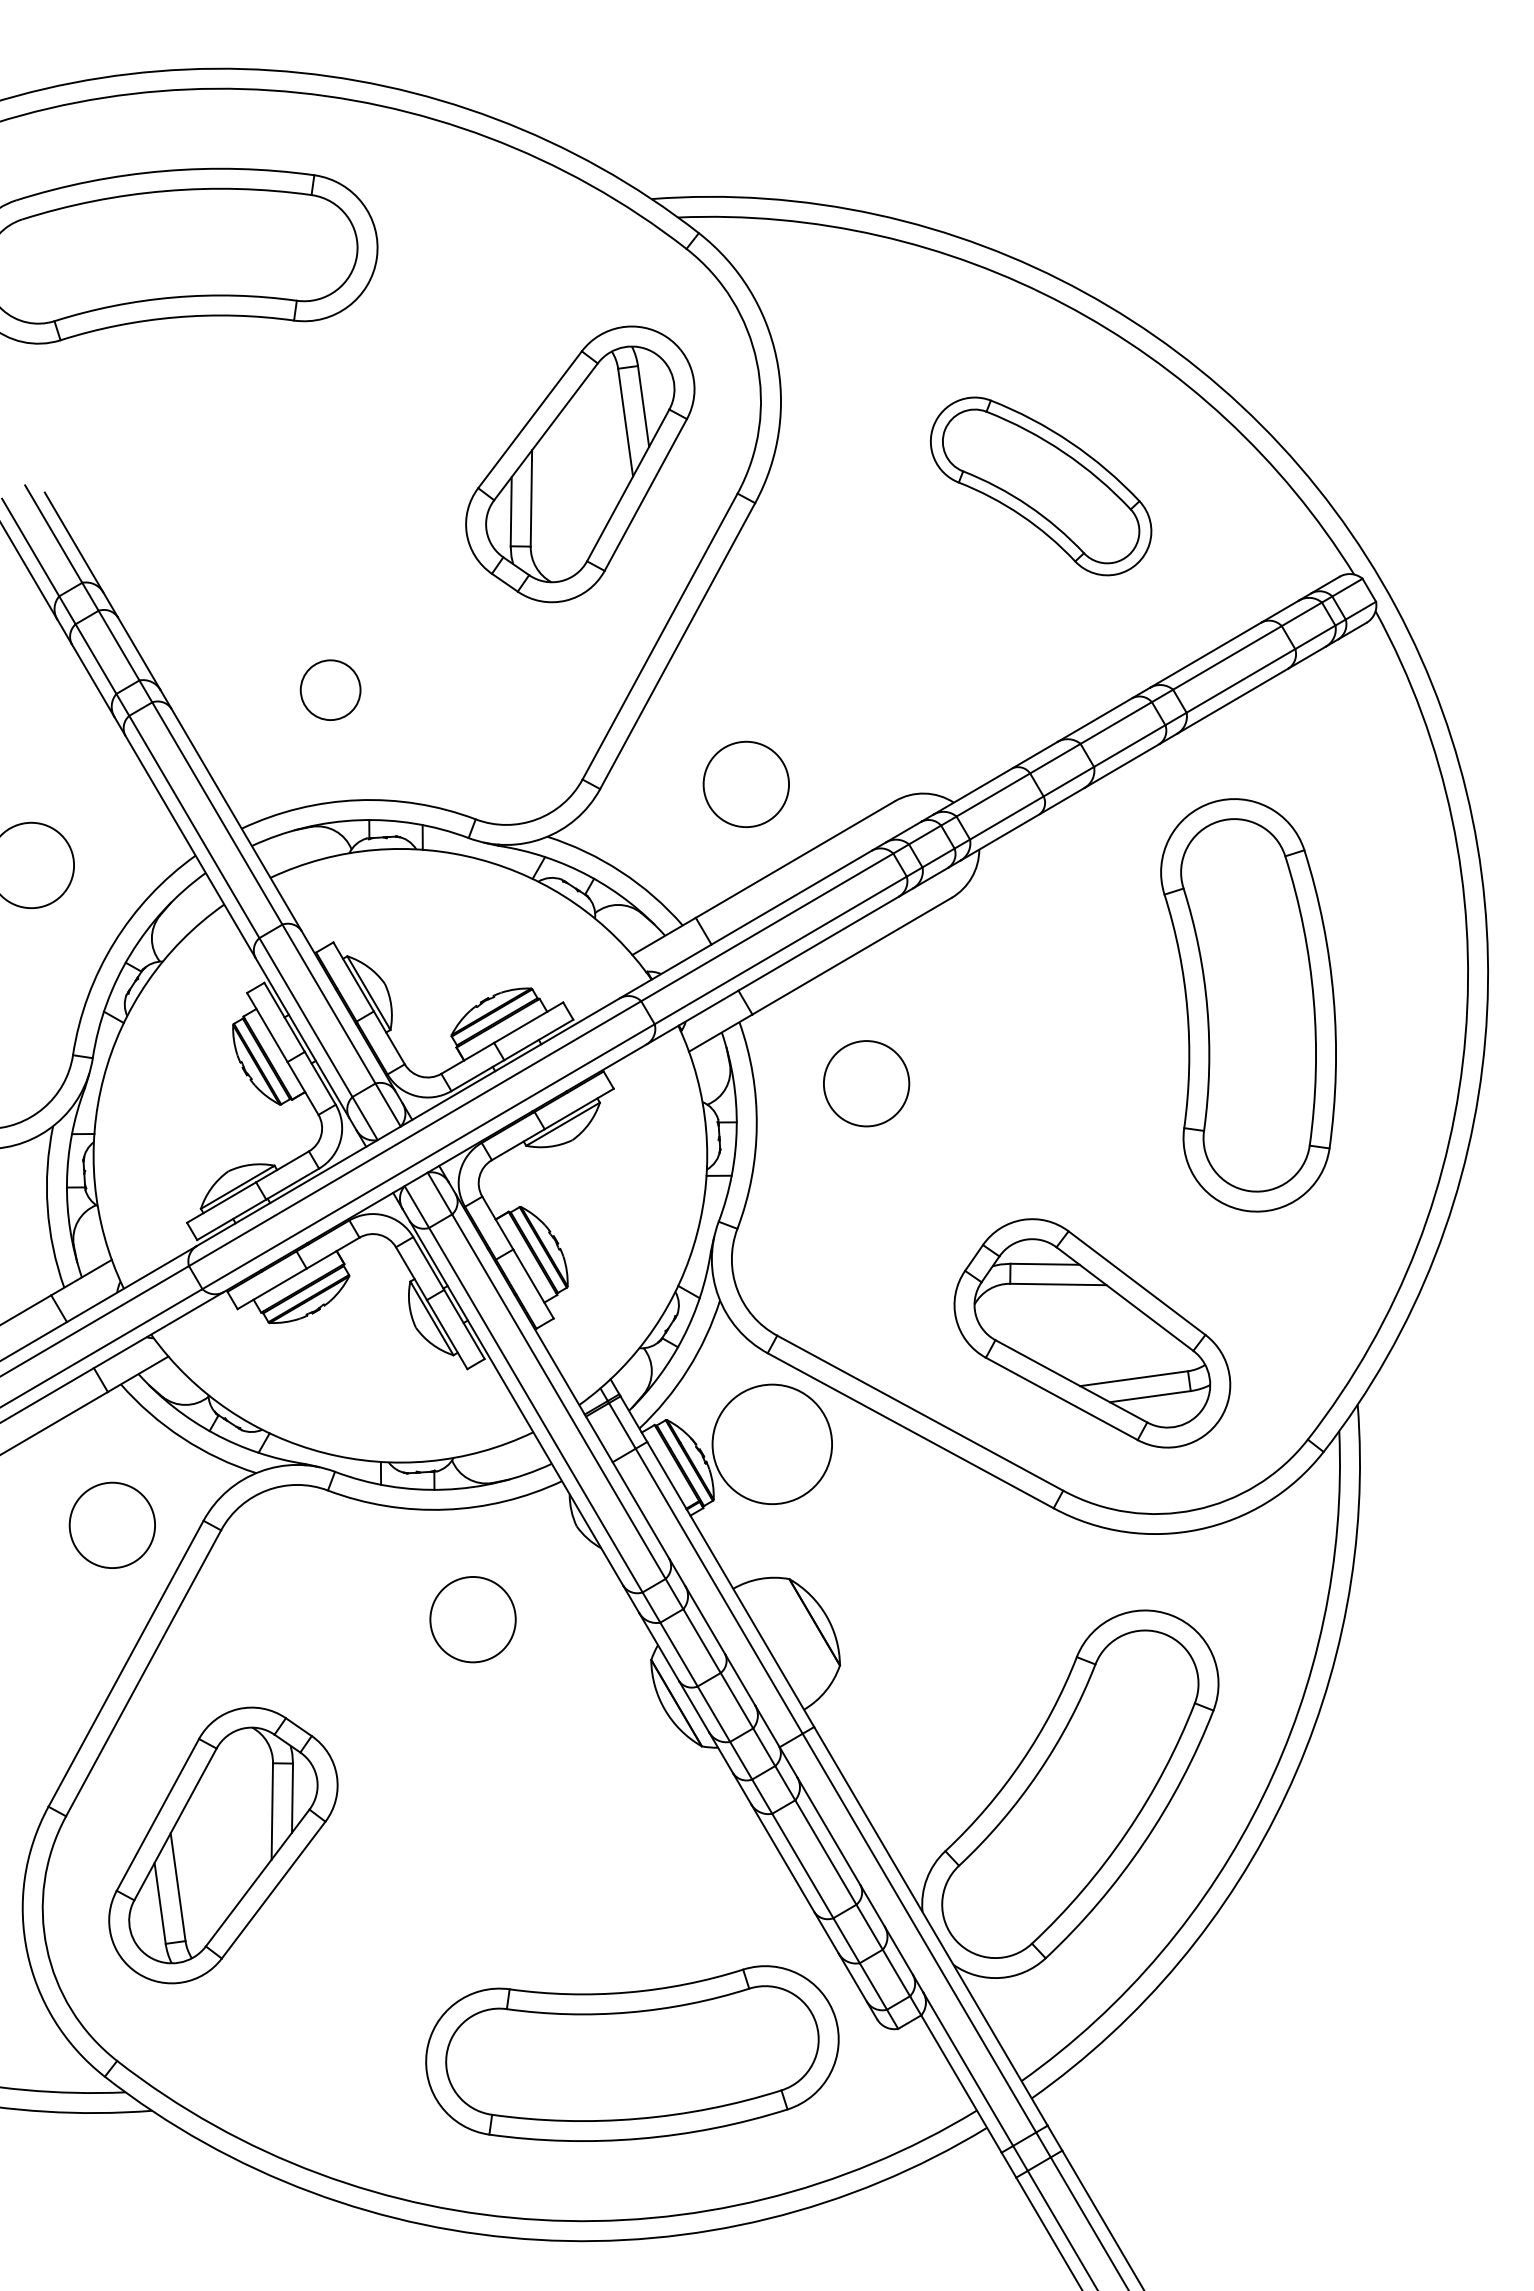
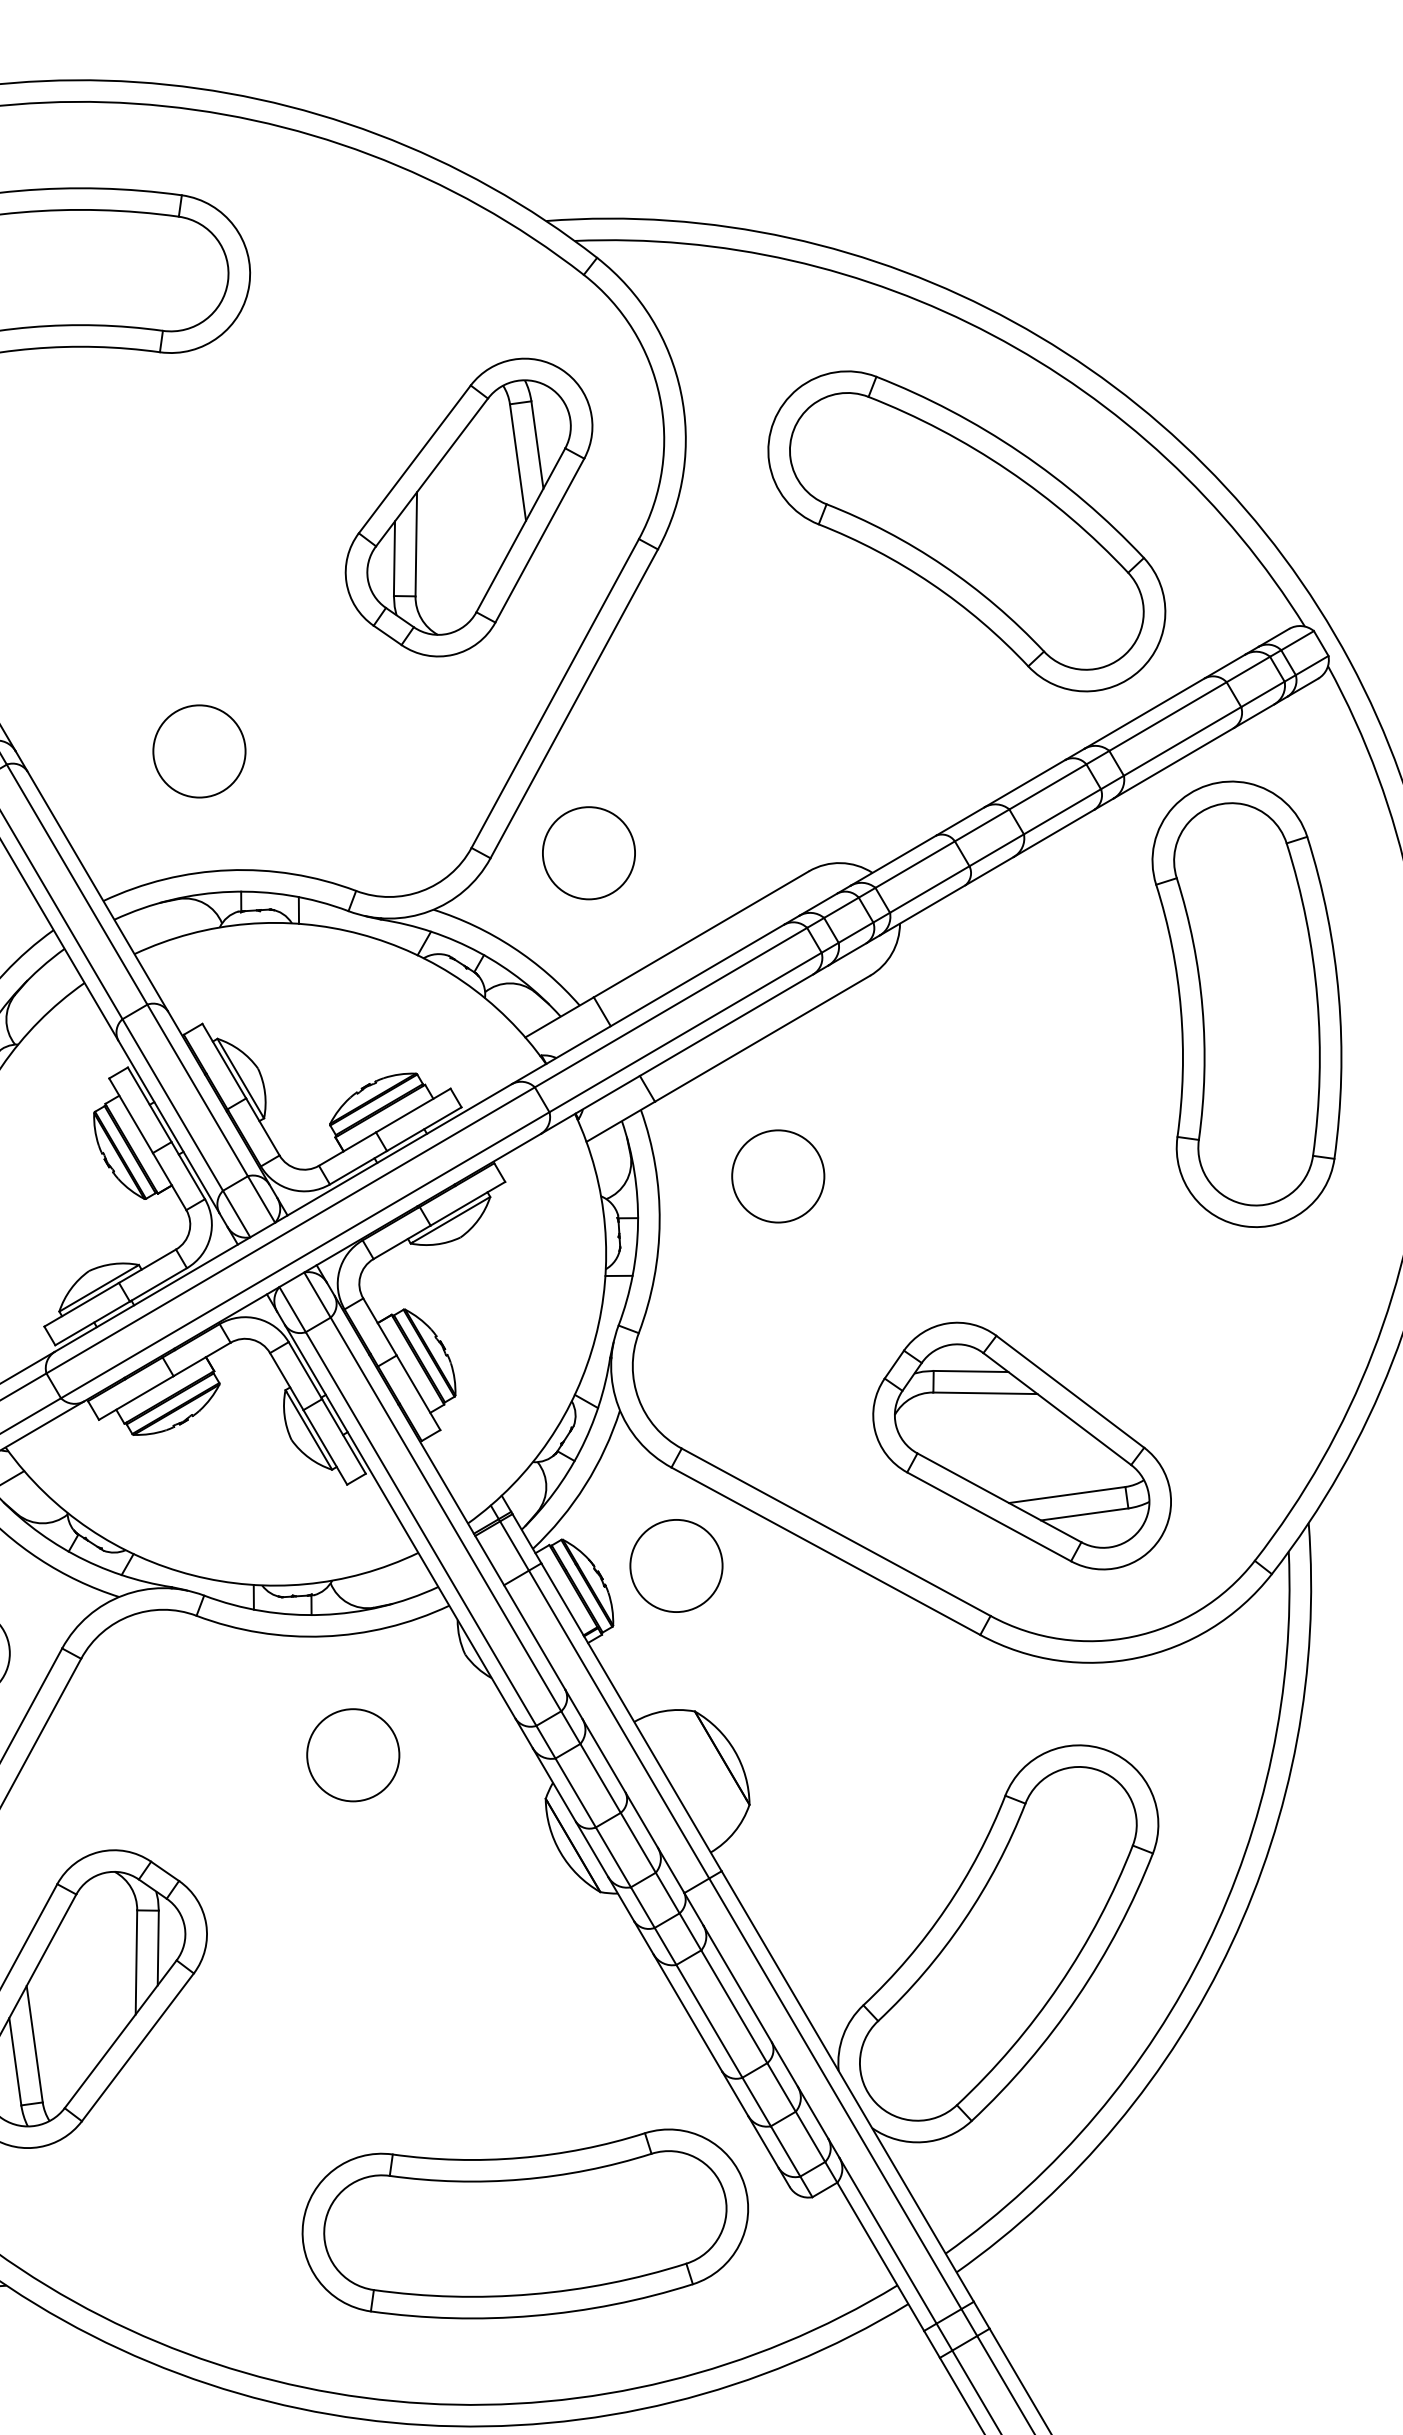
part: (1040, 486) -> (966, 531), size x1.67
circle: (330, 689) -> (199, 750), size x1.43
circle: (745, 783) -> (588, 852), moved
part: (1248, 1005) -> (1246, 1004), moved
circle: (772, 1444) -> (676, 1566), size x0.71

